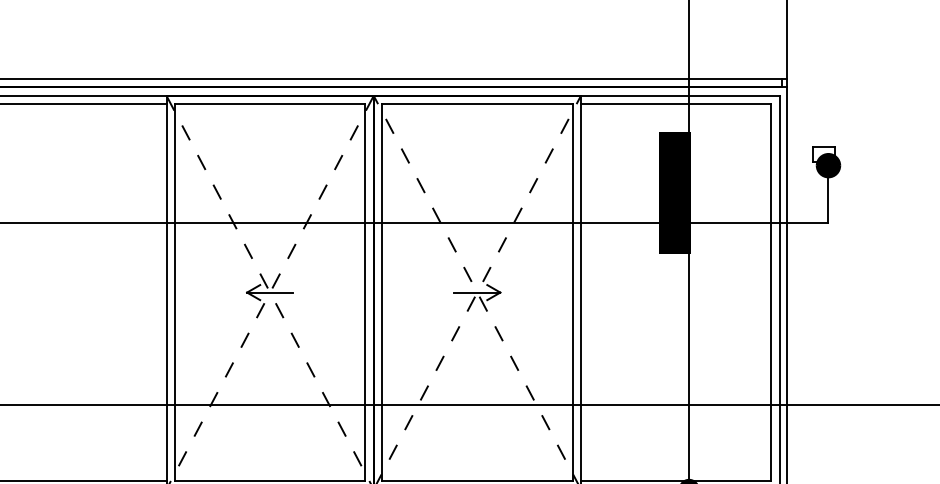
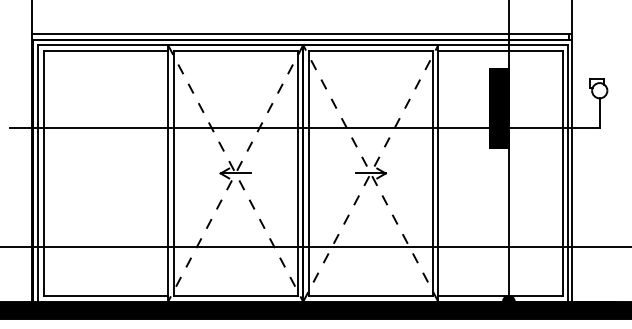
fill: (828, 165) -> (599, 90), removed

